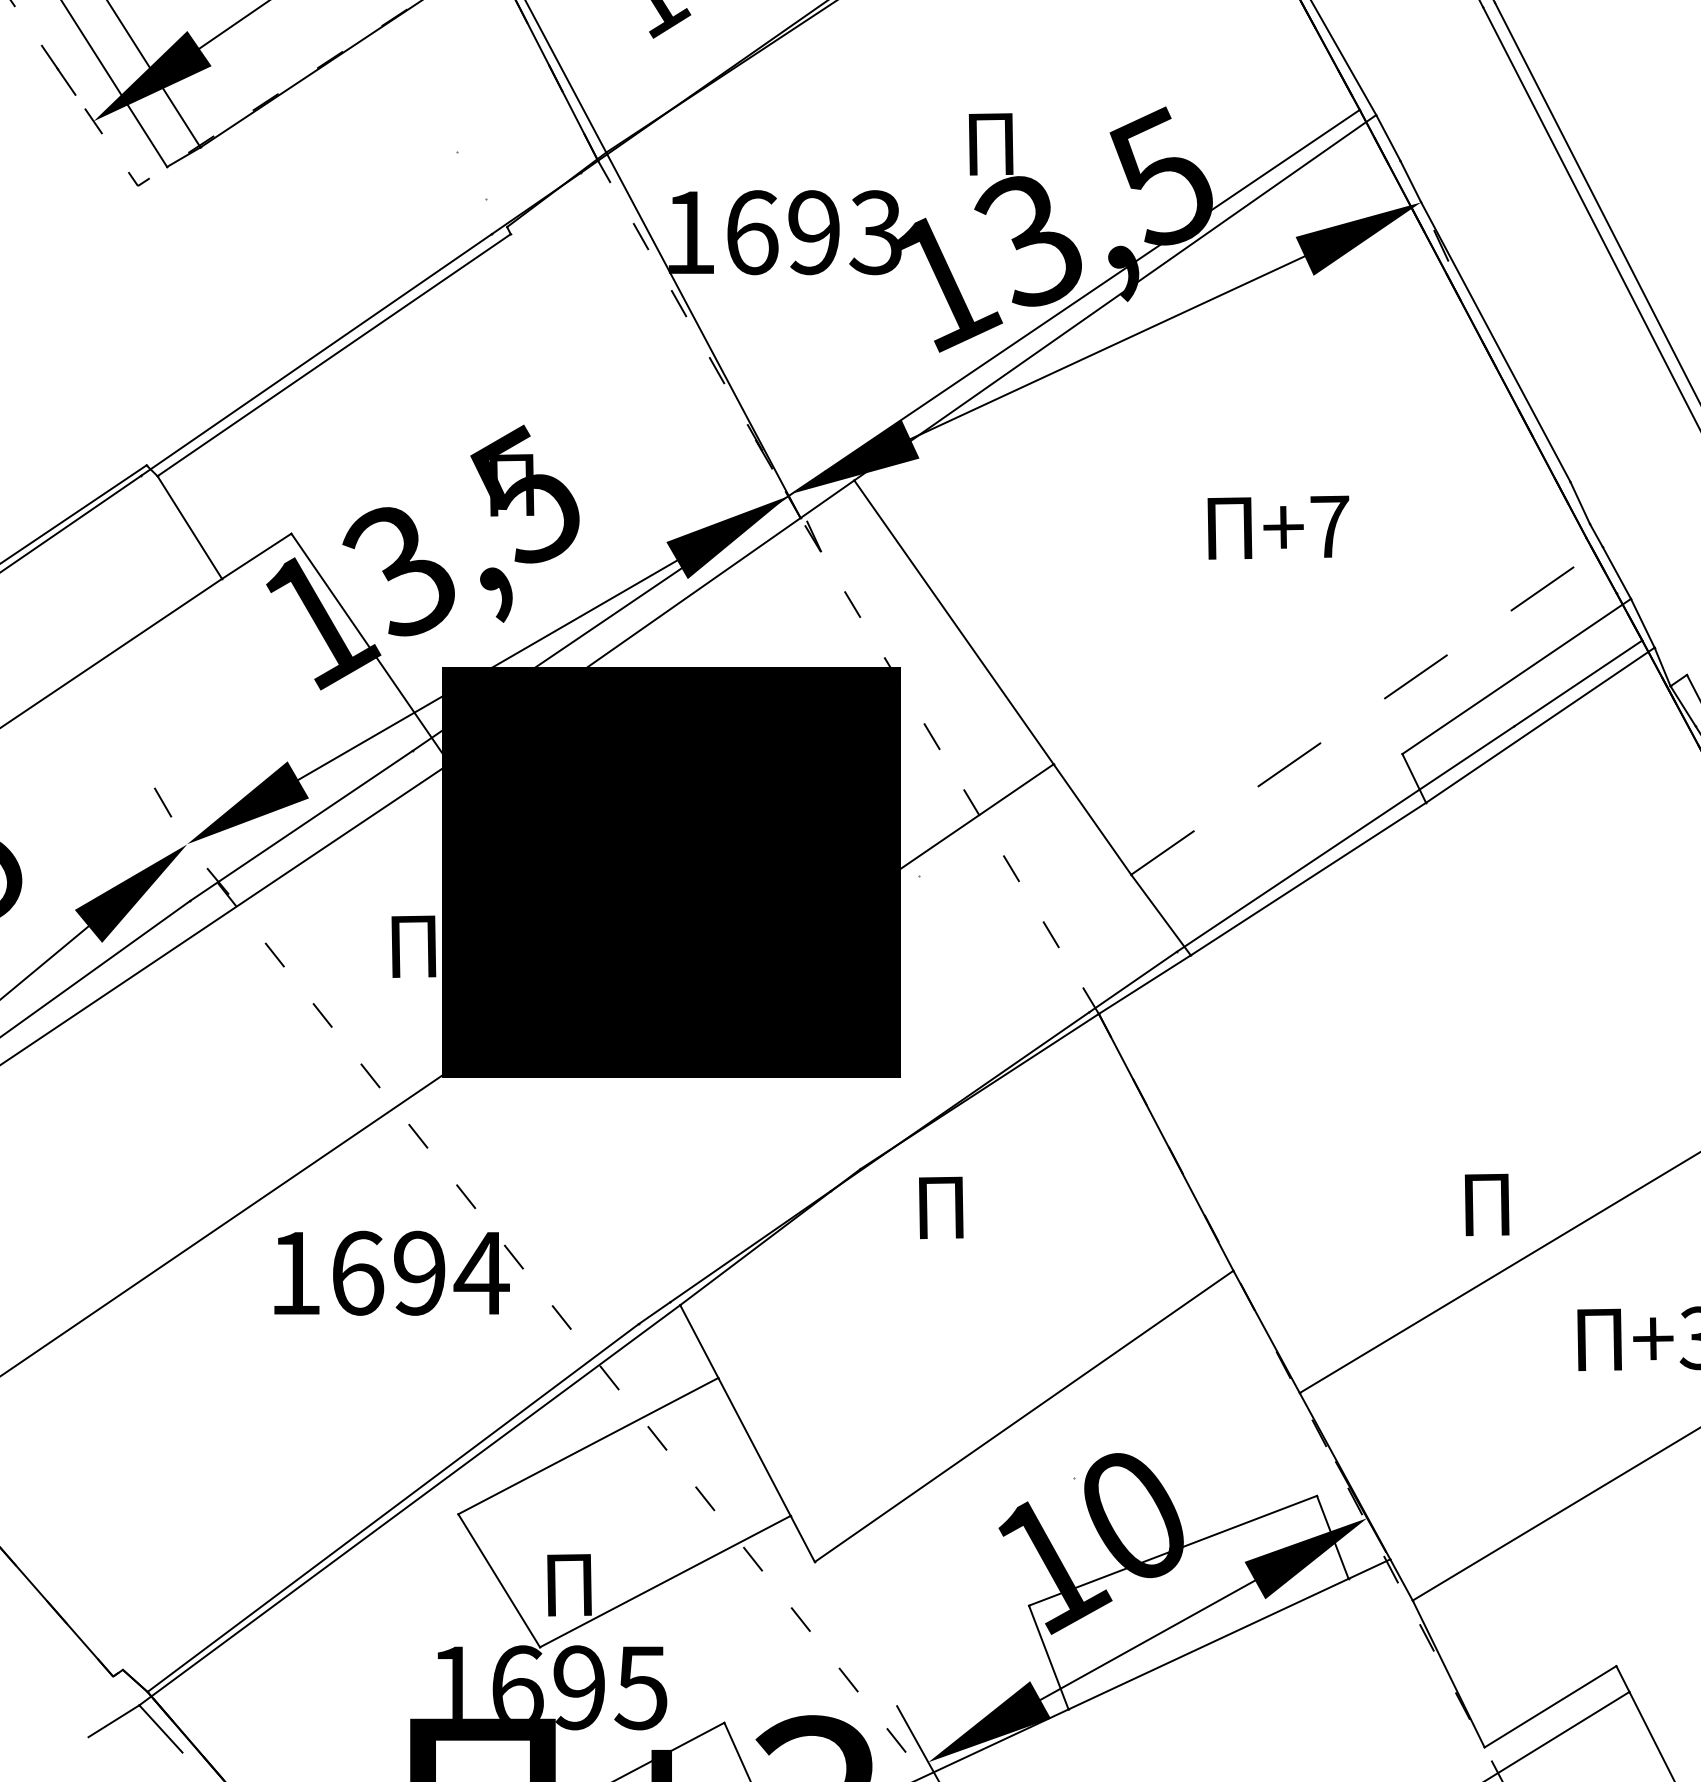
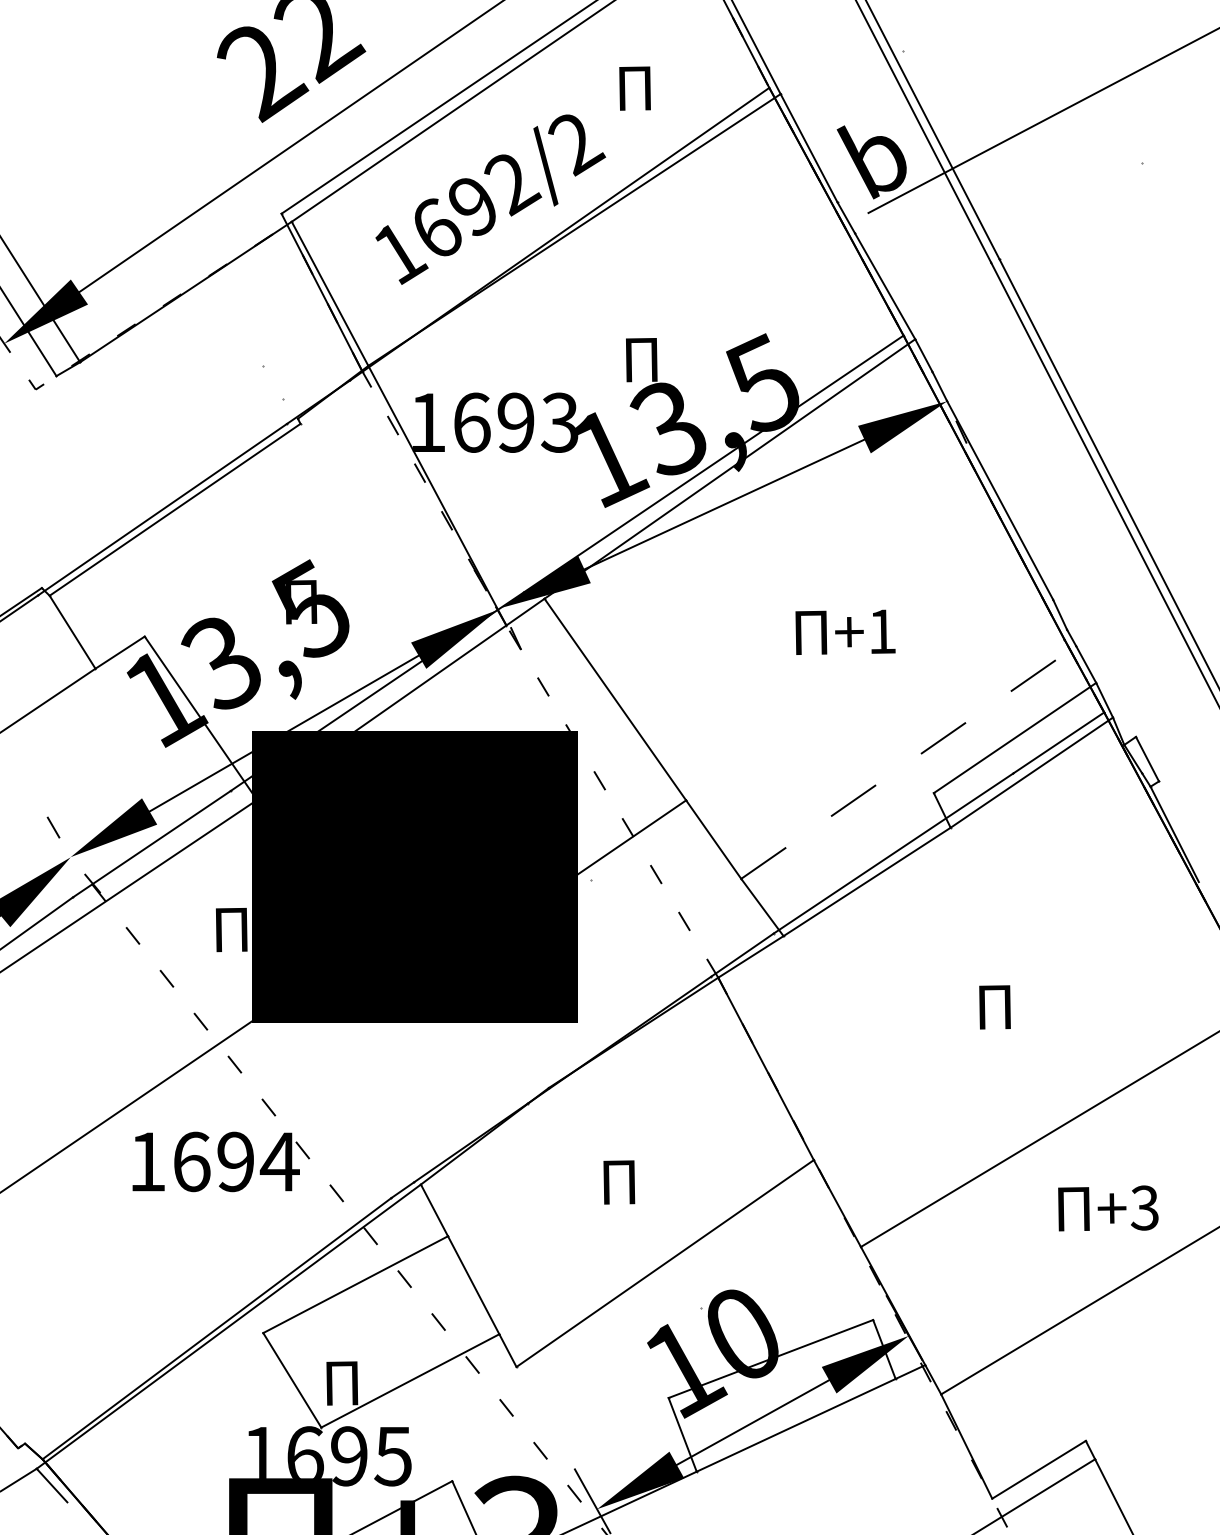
text: (1328, 526) -> (881, 631), +7 -> +1
text: (1486, 1205) -> (994, 1007), moved
text: (941, 1207) -> (619, 1182), moved

